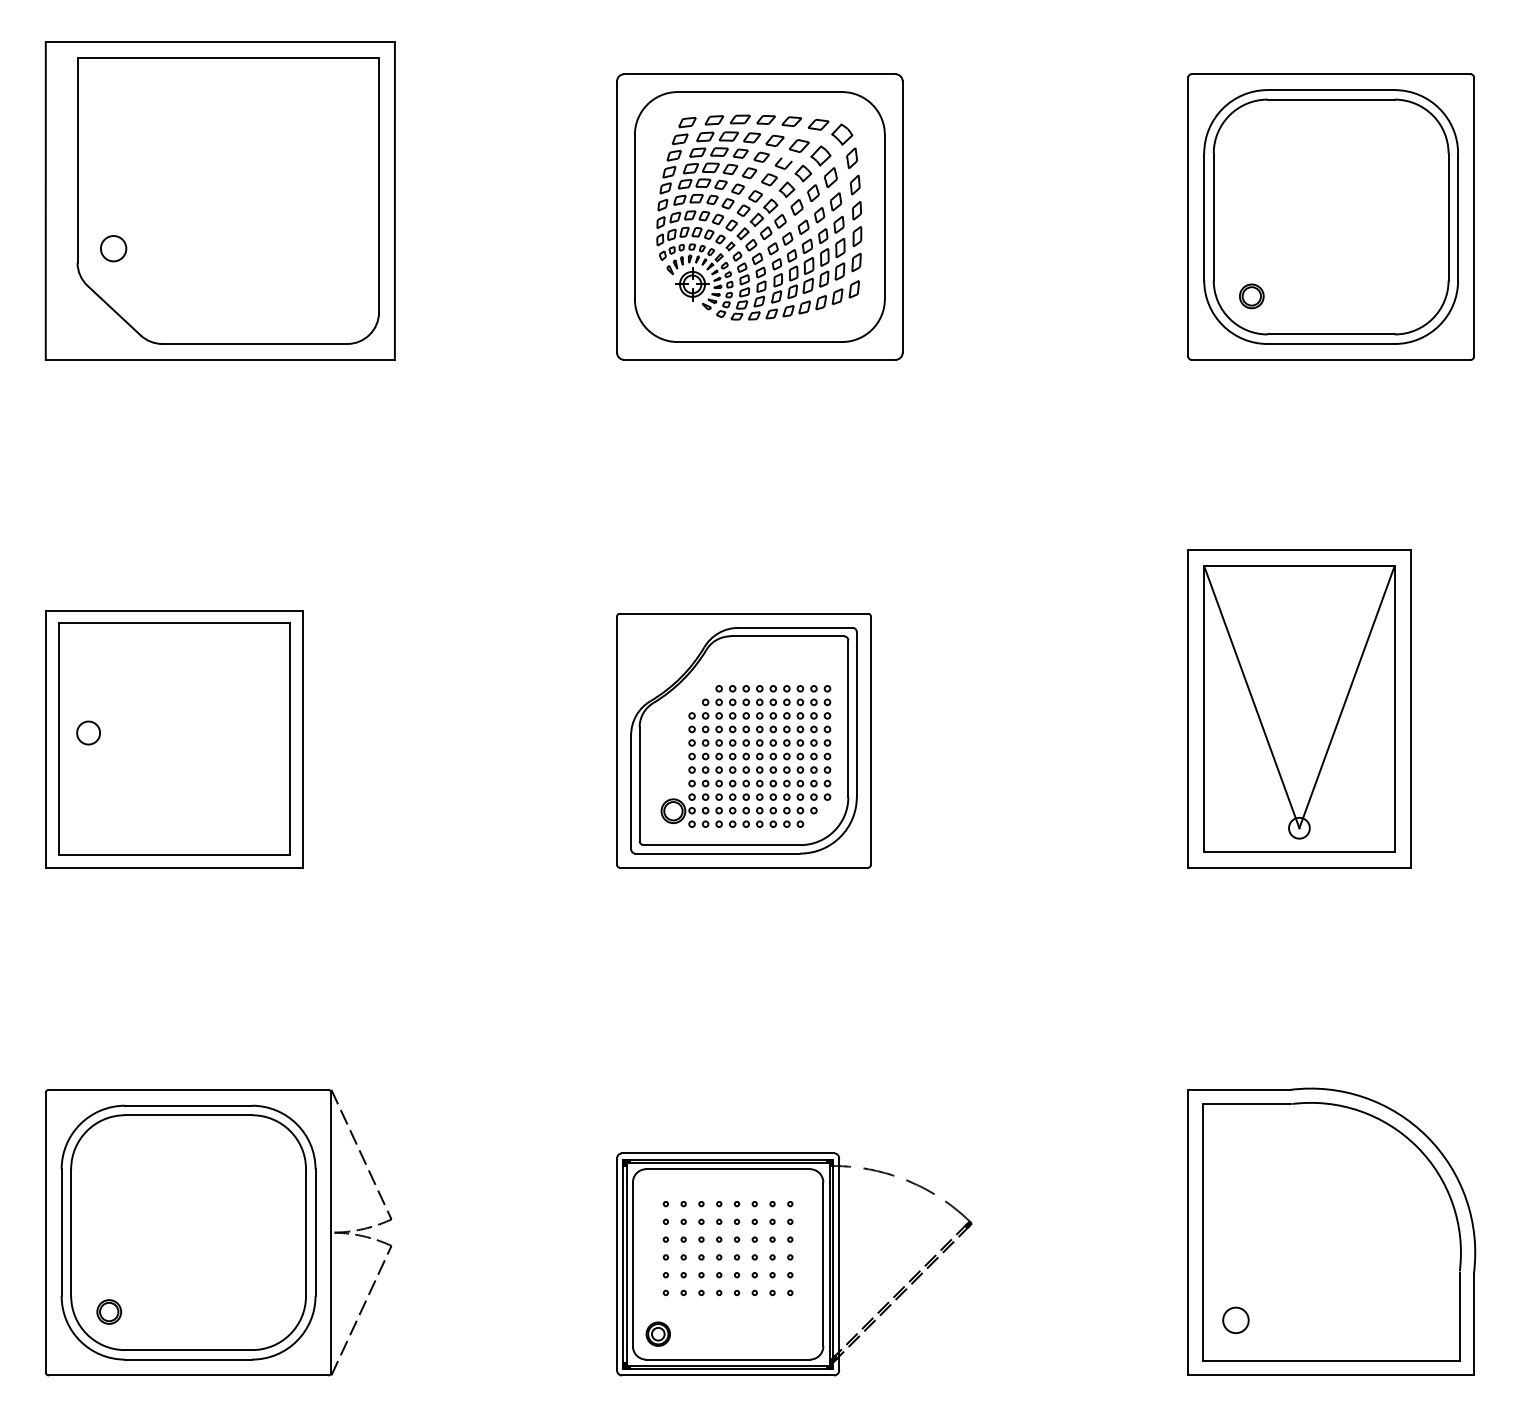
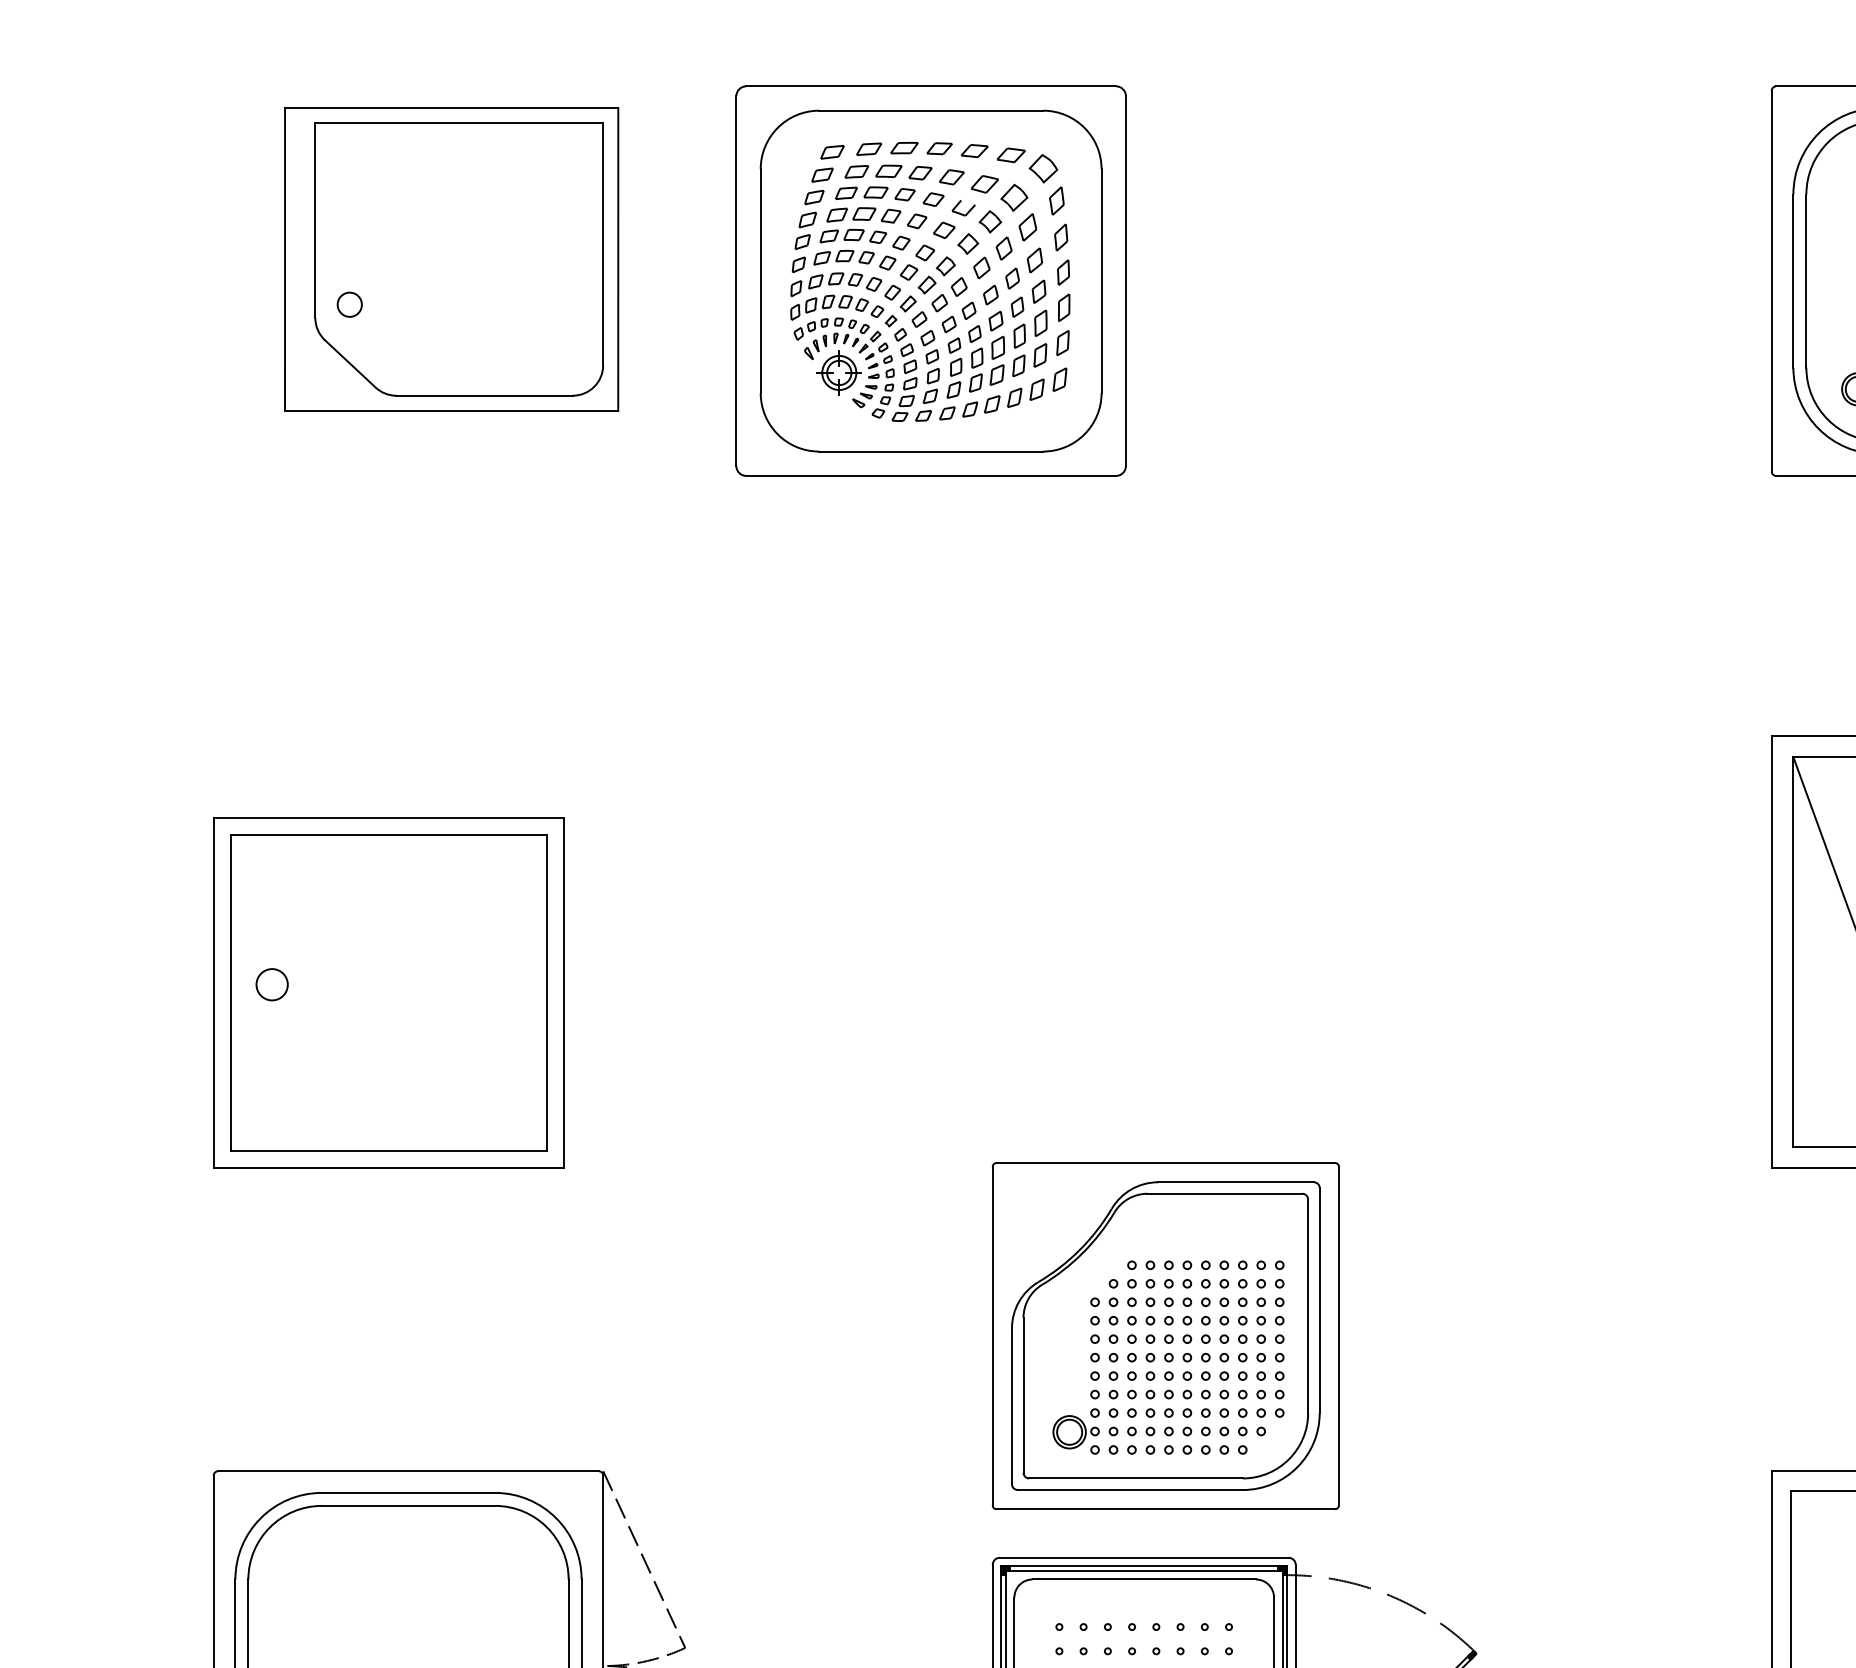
part: (219, 200) -> (450, 258), size x0.7
part: (759, 216) -> (930, 280), moved
part: (743, 740) -> (1165, 1335), moved

